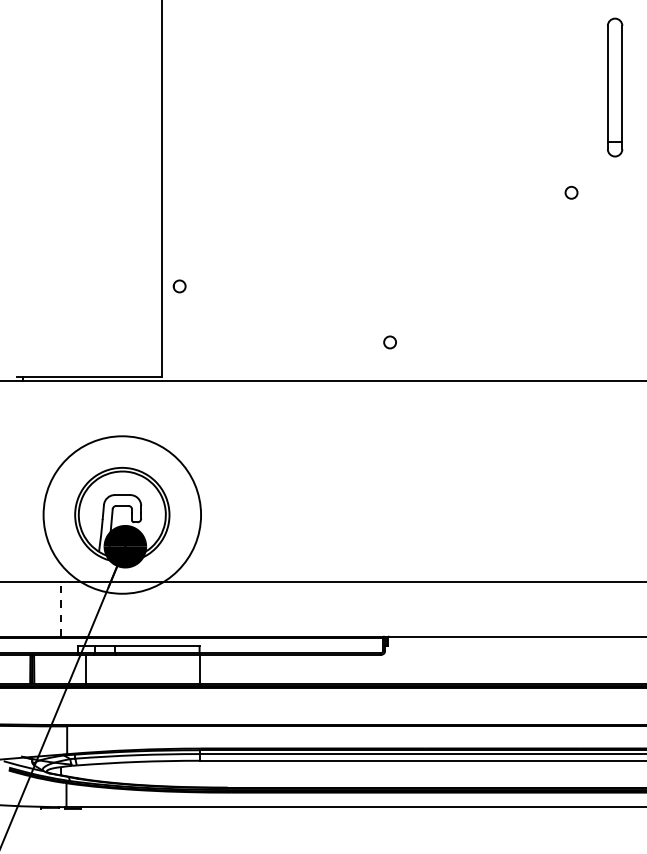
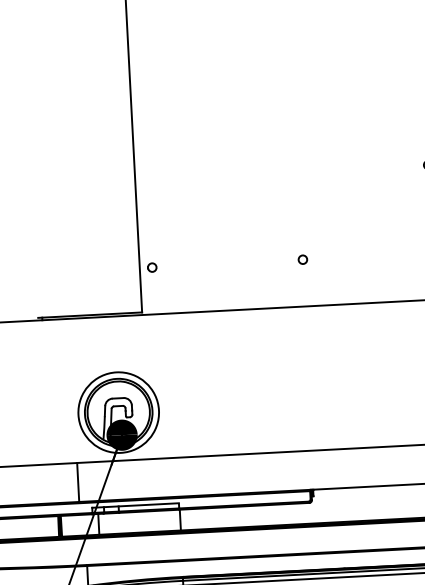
part: (179, 286) -> (152, 267), moved
circle: (389, 342) -> (302, 259), moved
circle: (122, 514) -> (118, 412), size x0.71
line: (60, 608) -> (77, 481), dashed -> solid

